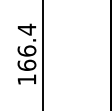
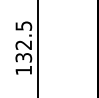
text: (26, 47) -> (23, 41), 166.4 -> 132.5

